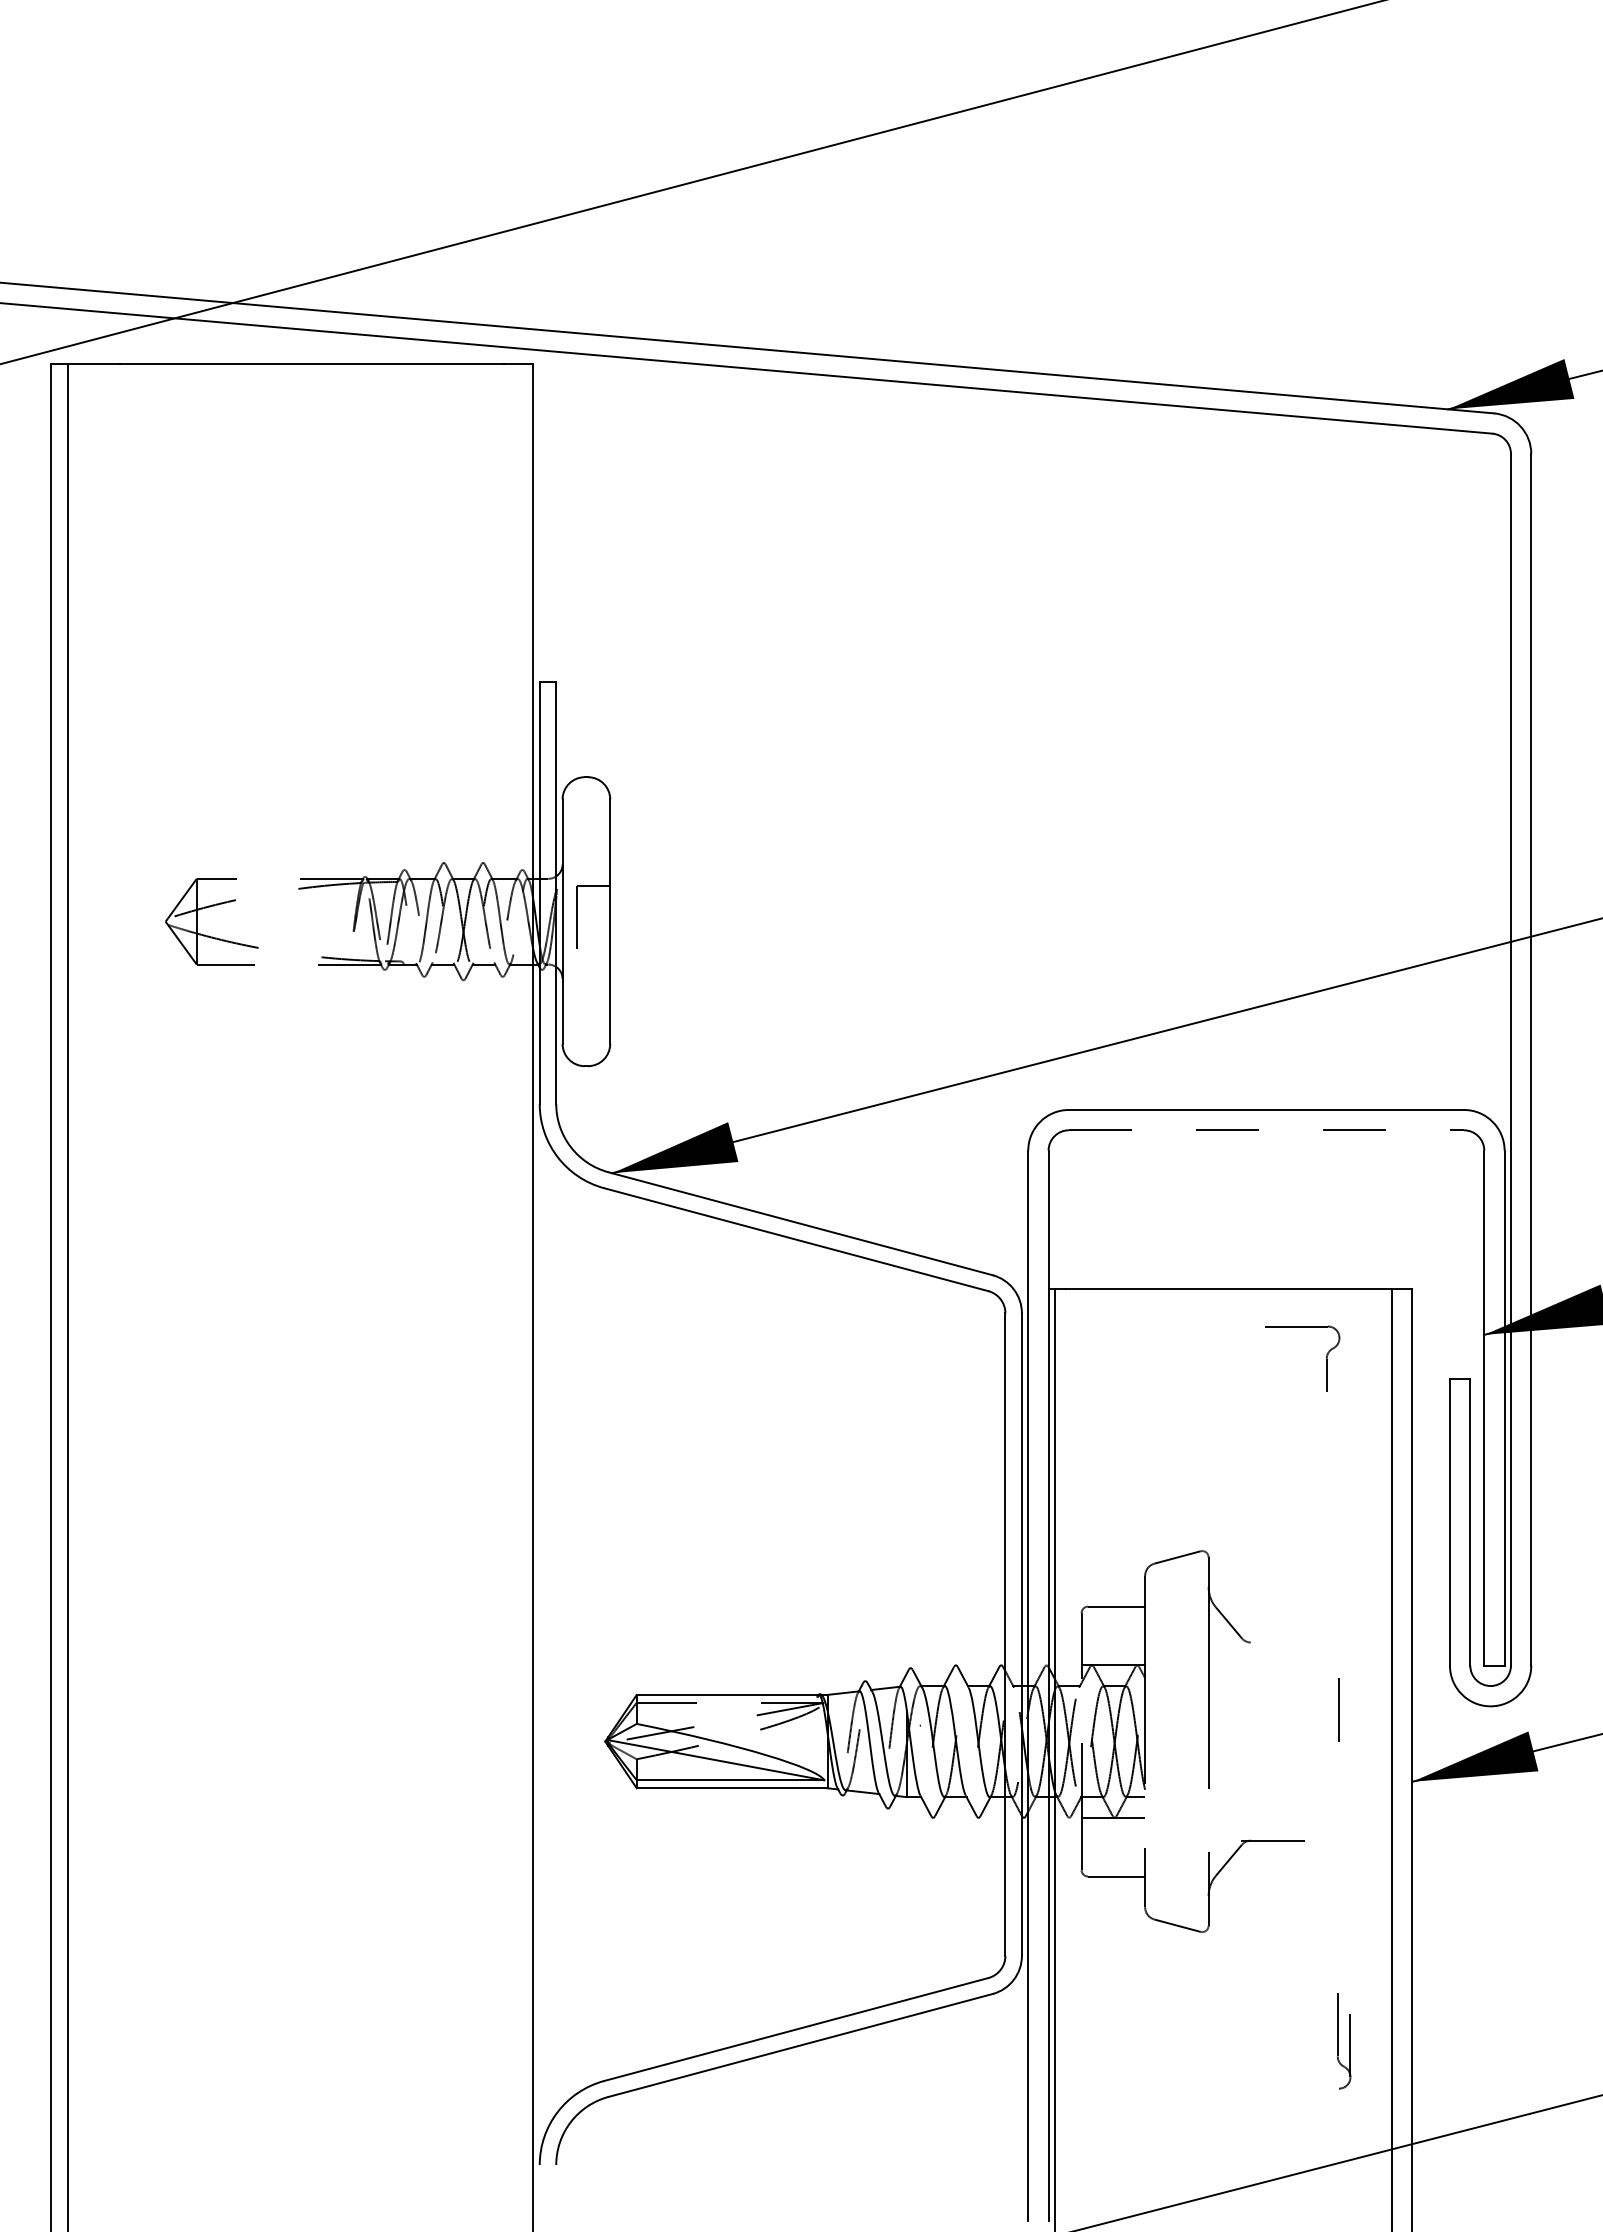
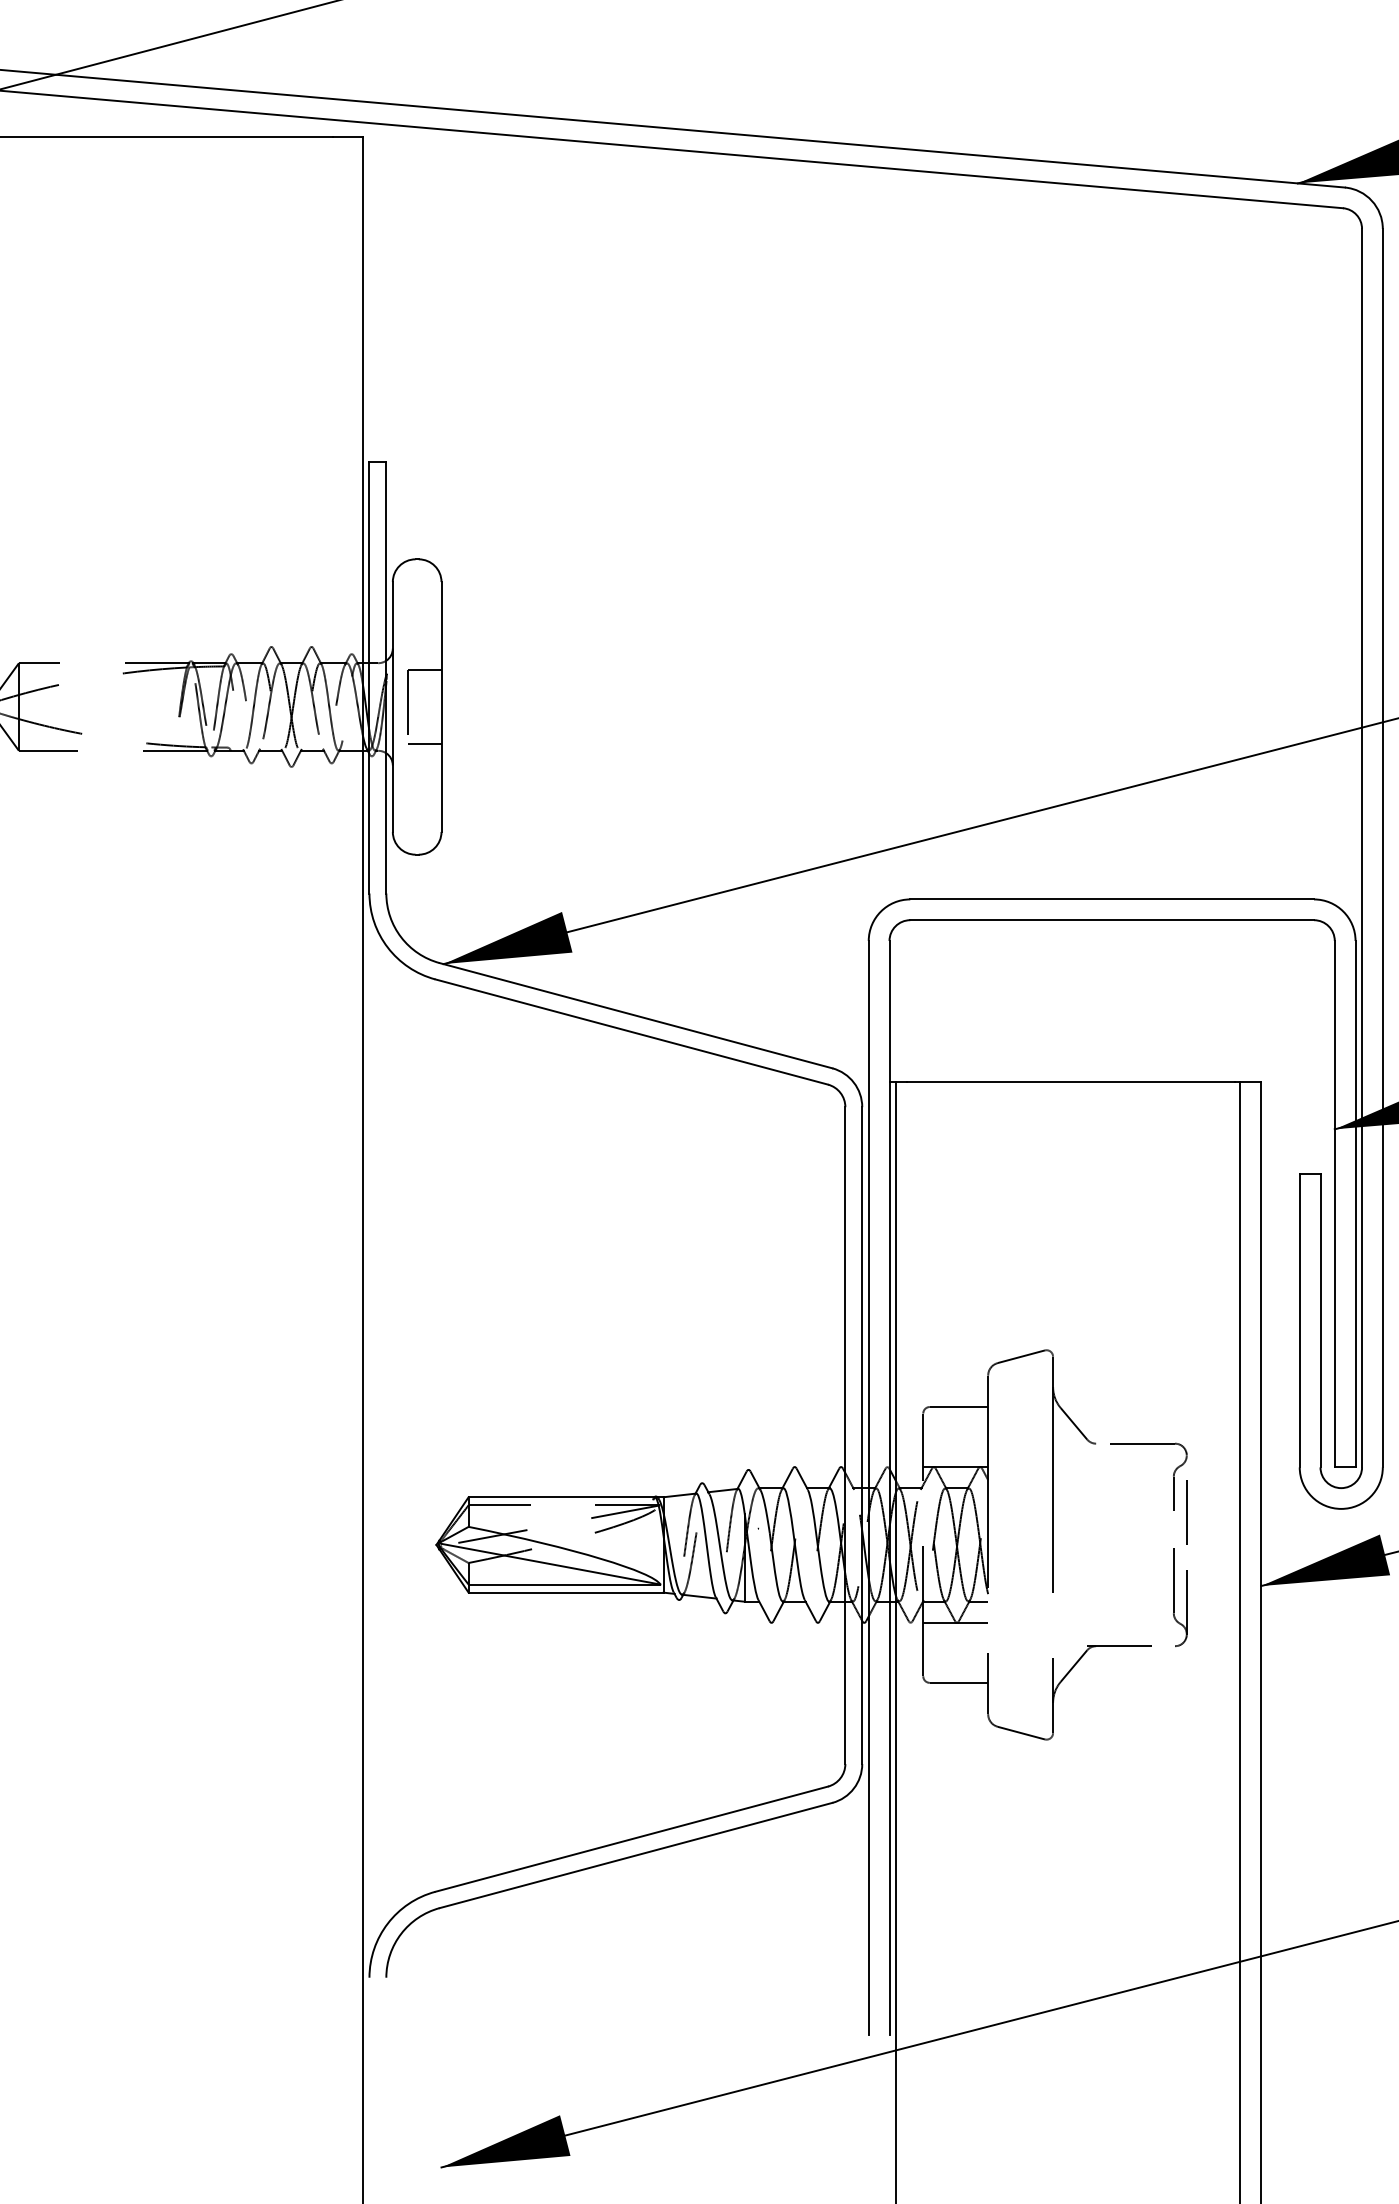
line: (593, 957) -> (424, 743), added
line: (1266, 1130) -> (1112, 920), dashed -> solid
part: (1326, 1358) -> (1173, 1476), moved
part: (1343, 2041) -> (1179, 1597), moved

